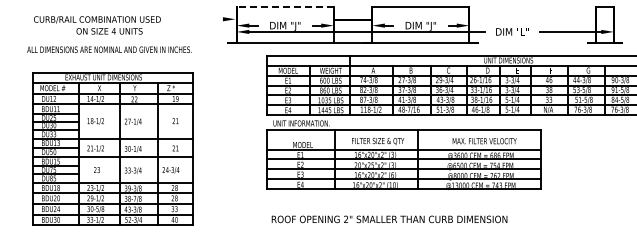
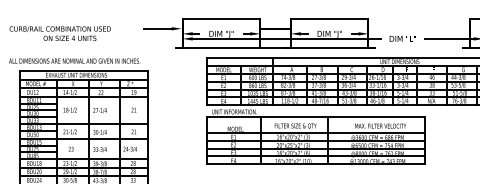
line: (285, 7) -> (221, 19), dashed -> solid
line: (205, 19) -> (157, 28), added
text: (97, 25) -> (60, 33), moved
text: (109, 49) -> (74, 60), moved

